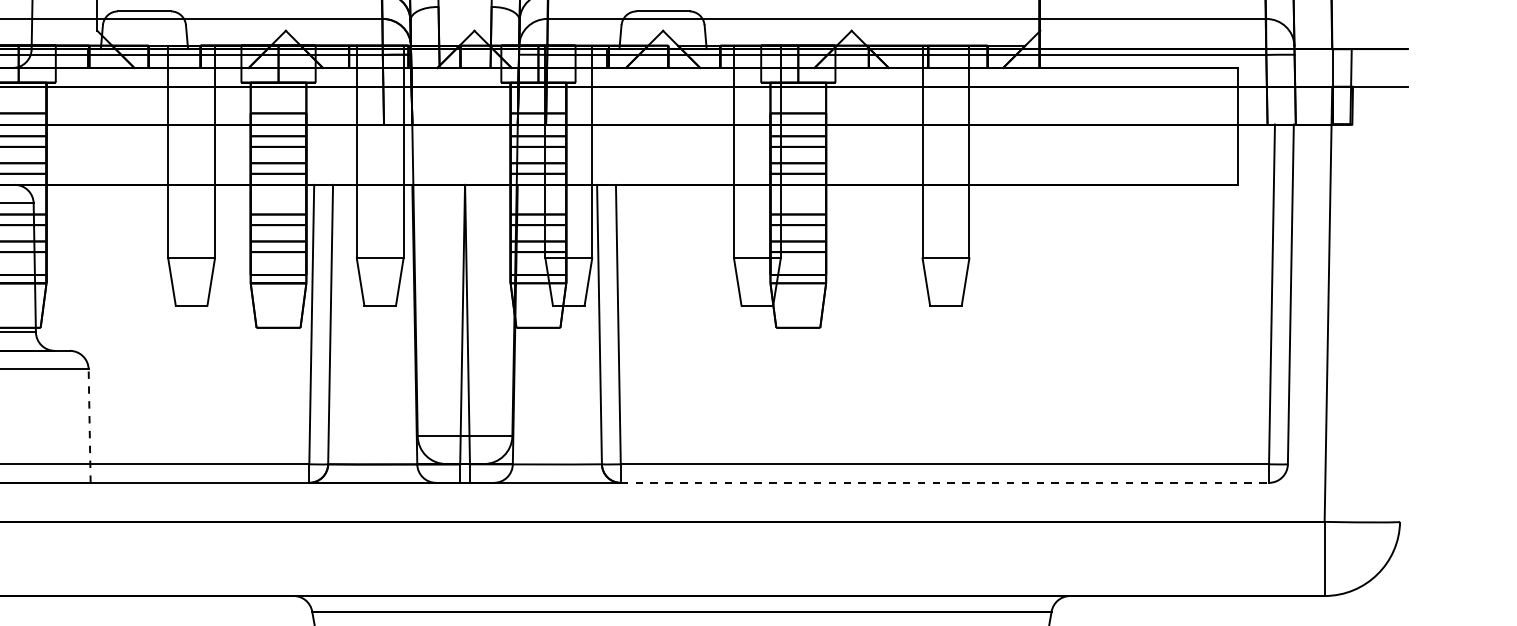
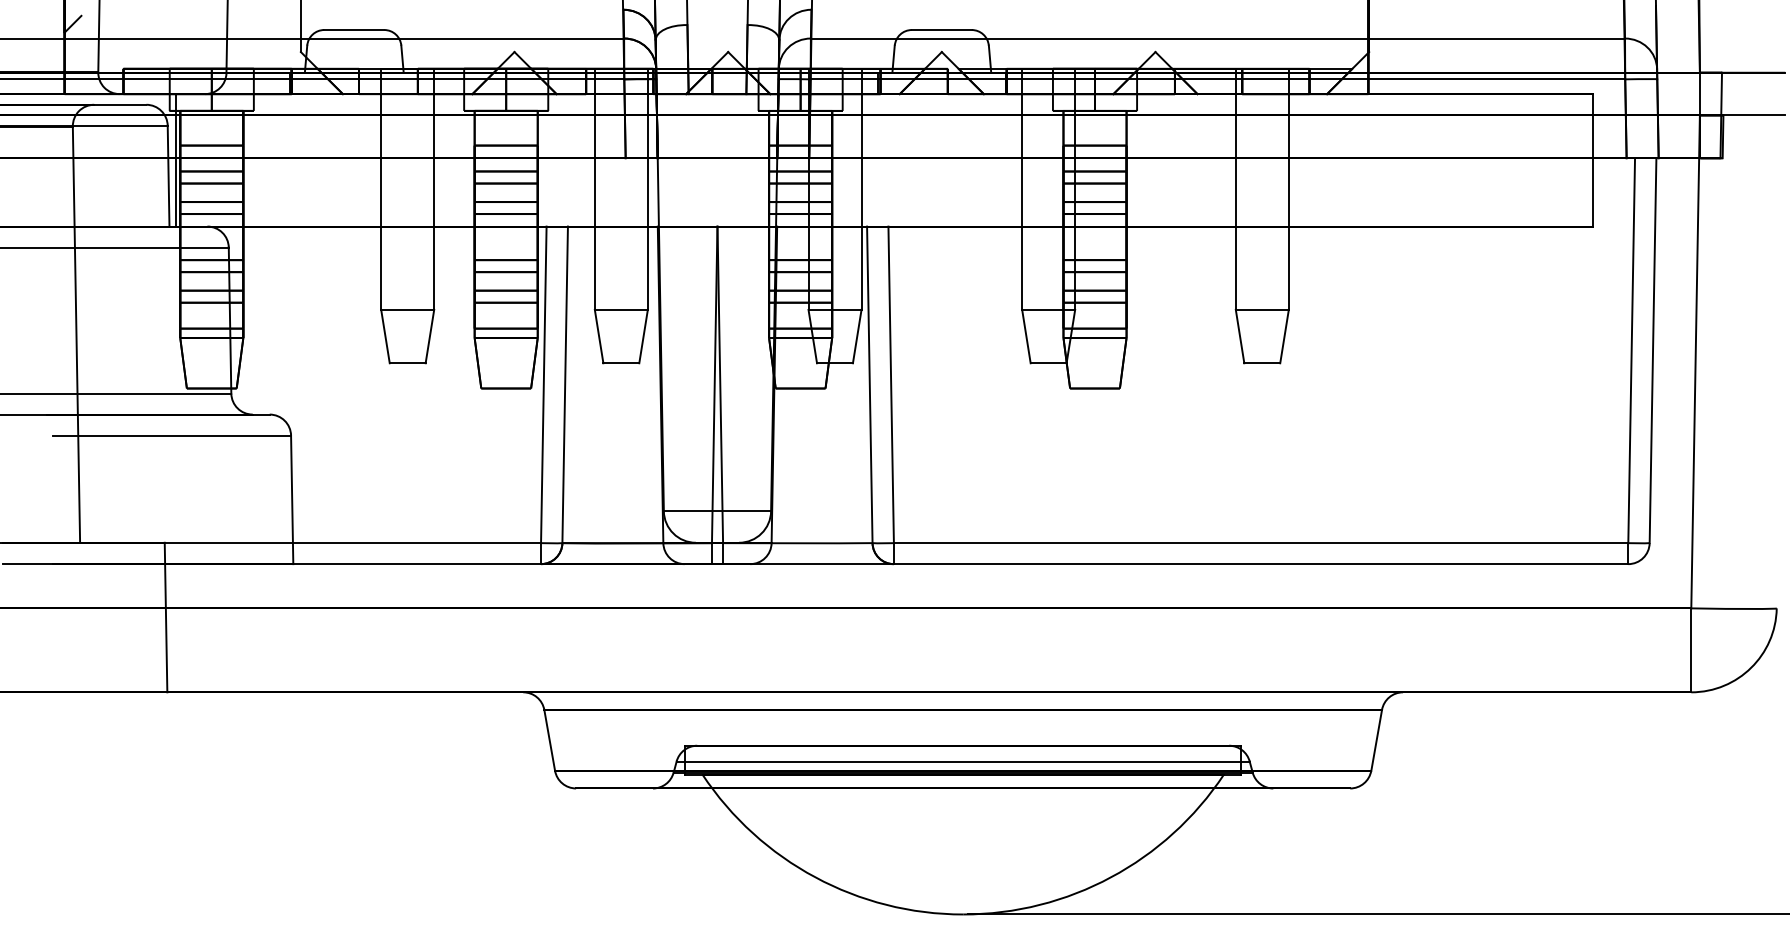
line: (89, 425) -> (292, 499), dashed -> solid
line: (945, 483) -> (1261, 564), dashed -> solid

